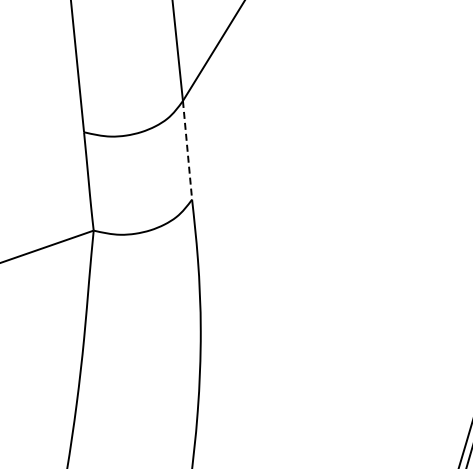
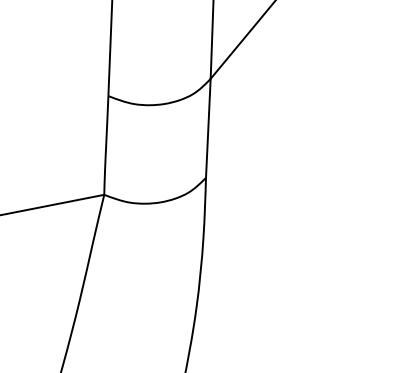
line: (187, 150) -> (208, 128), dashed -> solid

